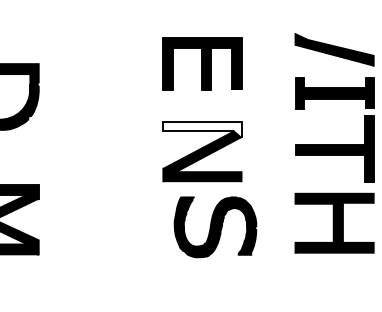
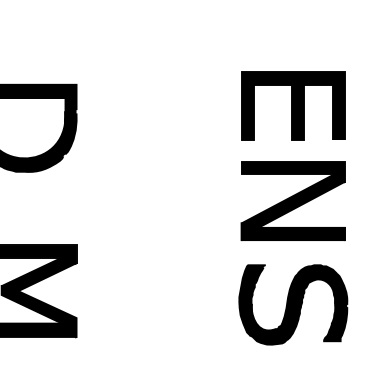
part: (202, 63) -> (293, 105), moved
fill: (202, 130) -> (293, 172), added
part: (215, 227) -> (293, 305), moved

